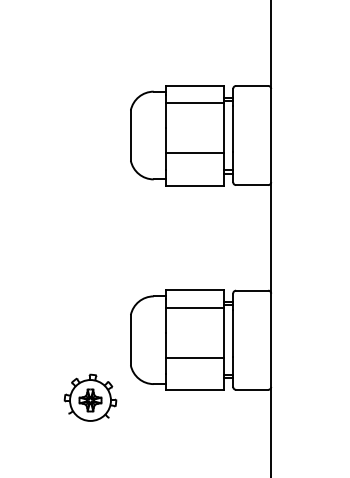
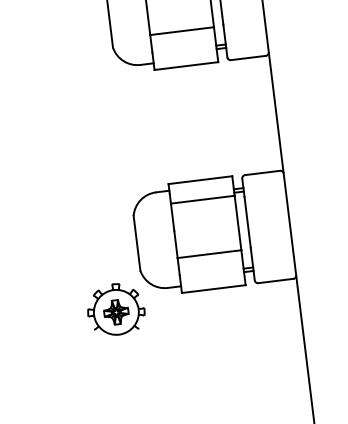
part: (90, 397) -> (115, 309), moved

